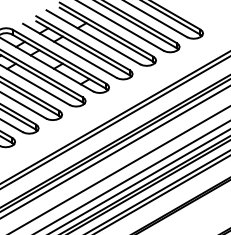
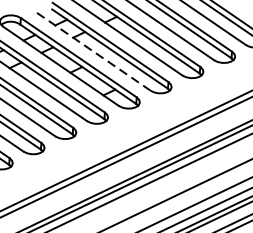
line: (69, 50) -> (92, 50), solid -> dashed

